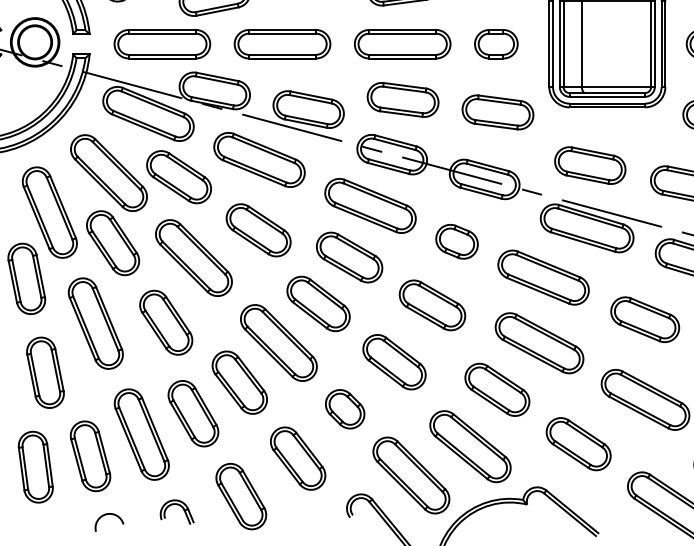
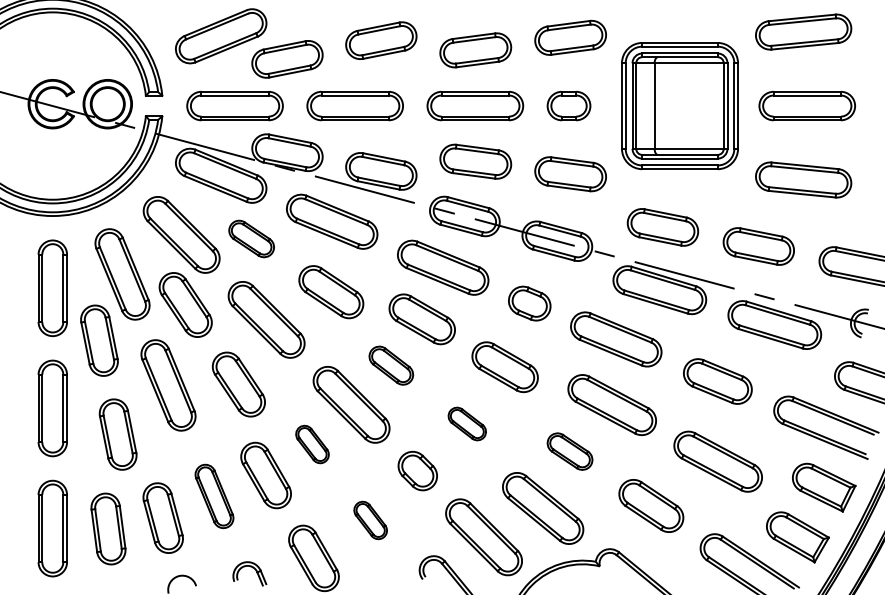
part: (178, 176) -> (251, 238), size x0.7
part: (318, 303) -> (391, 365), size x0.7
part: (394, 361) -> (467, 423), size x0.6
part: (239, 382) -> (312, 444), size x0.6
part: (496, 389) -> (569, 451), size x0.7
part: (141, 434) -> (214, 496), size x0.7
part: (297, 458) -> (370, 520), size x0.6

